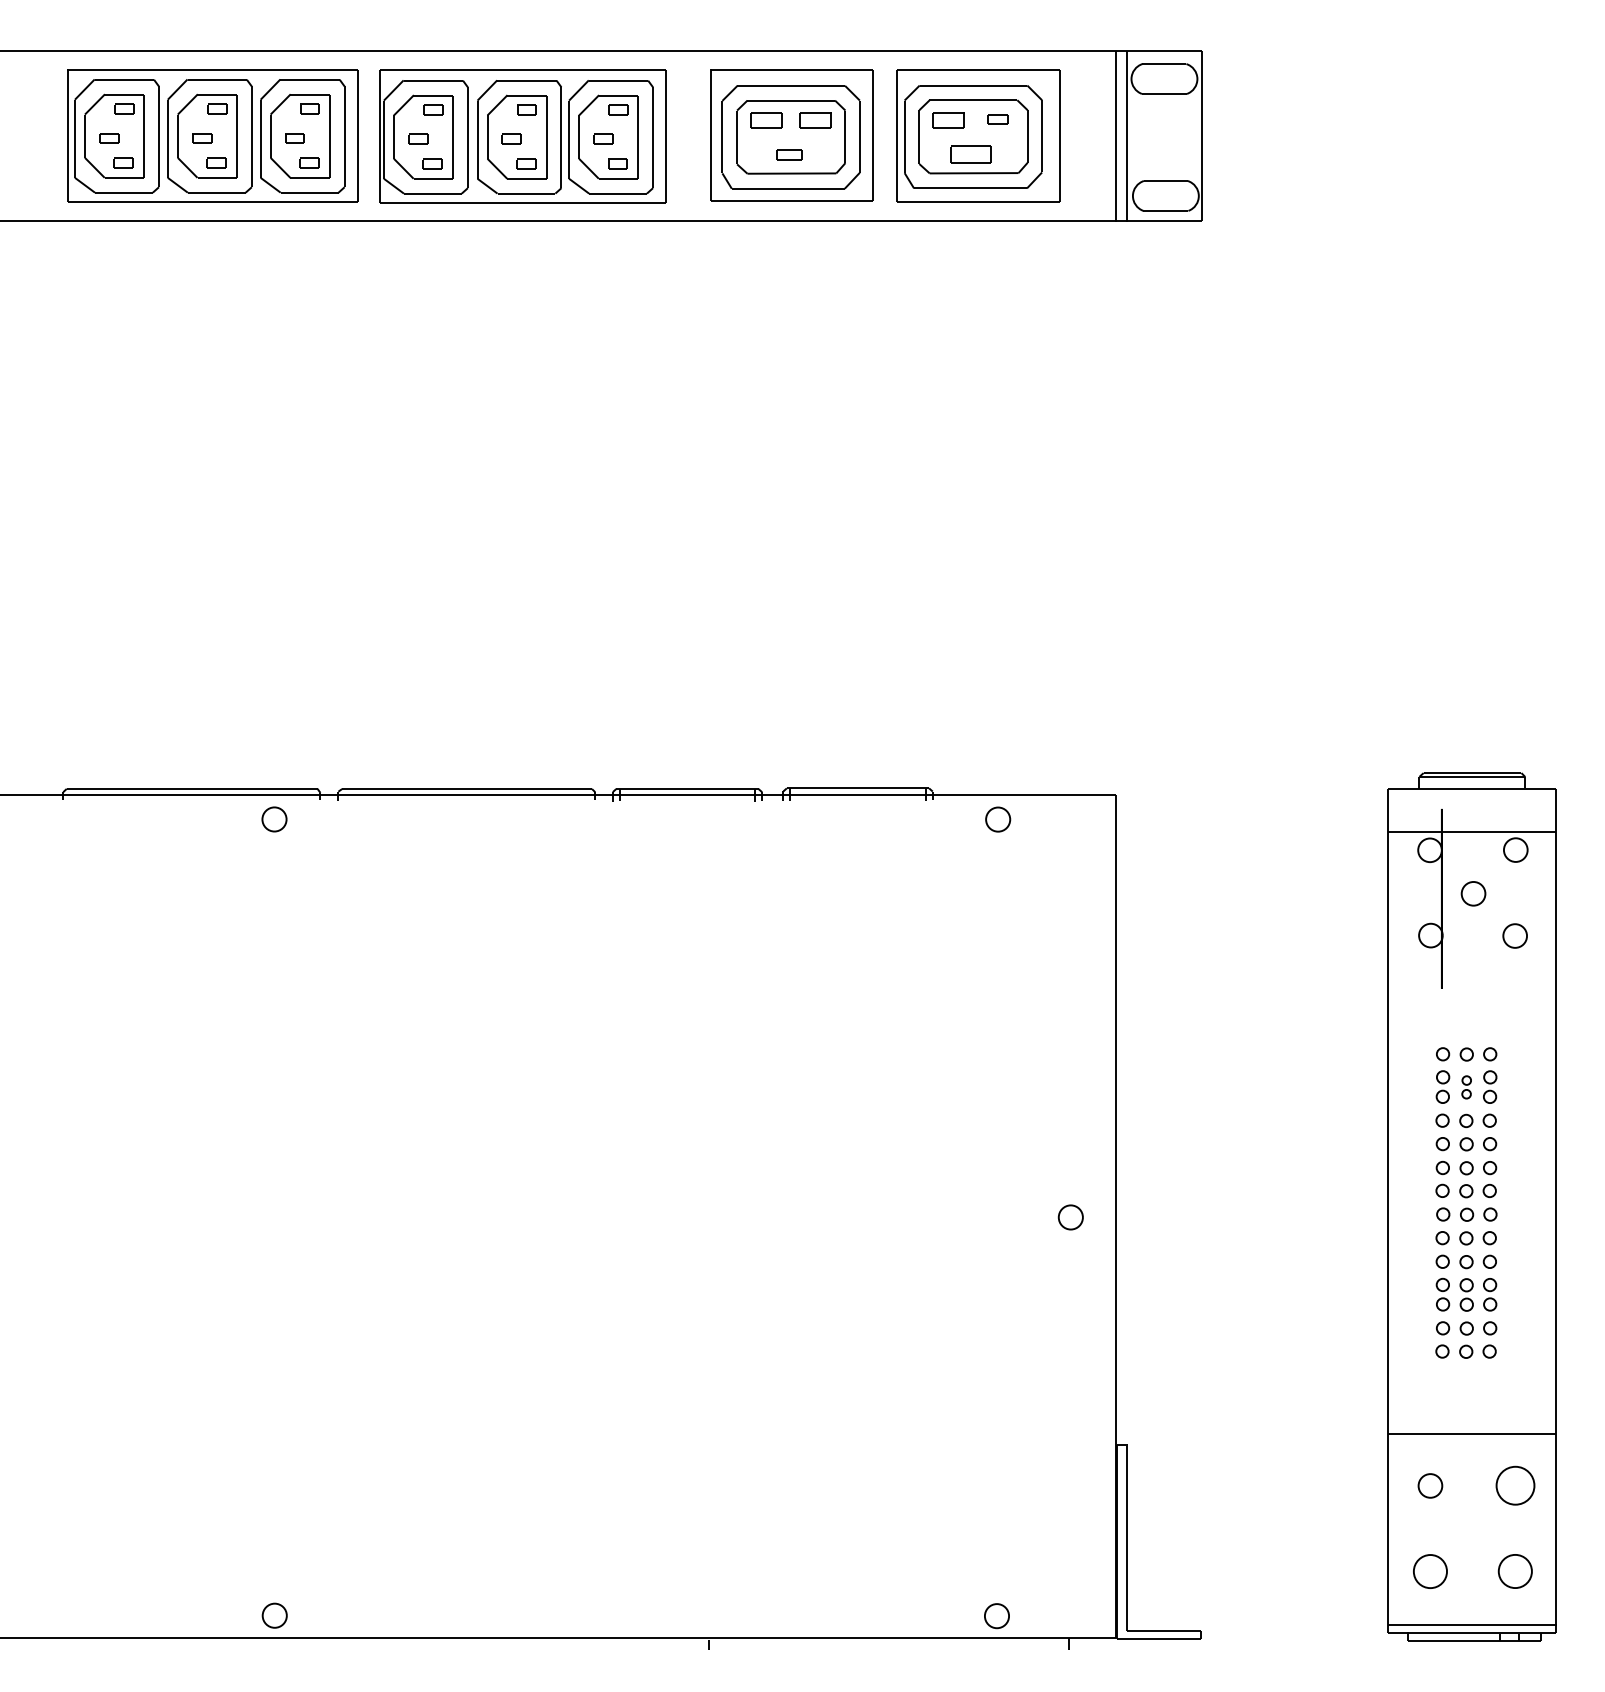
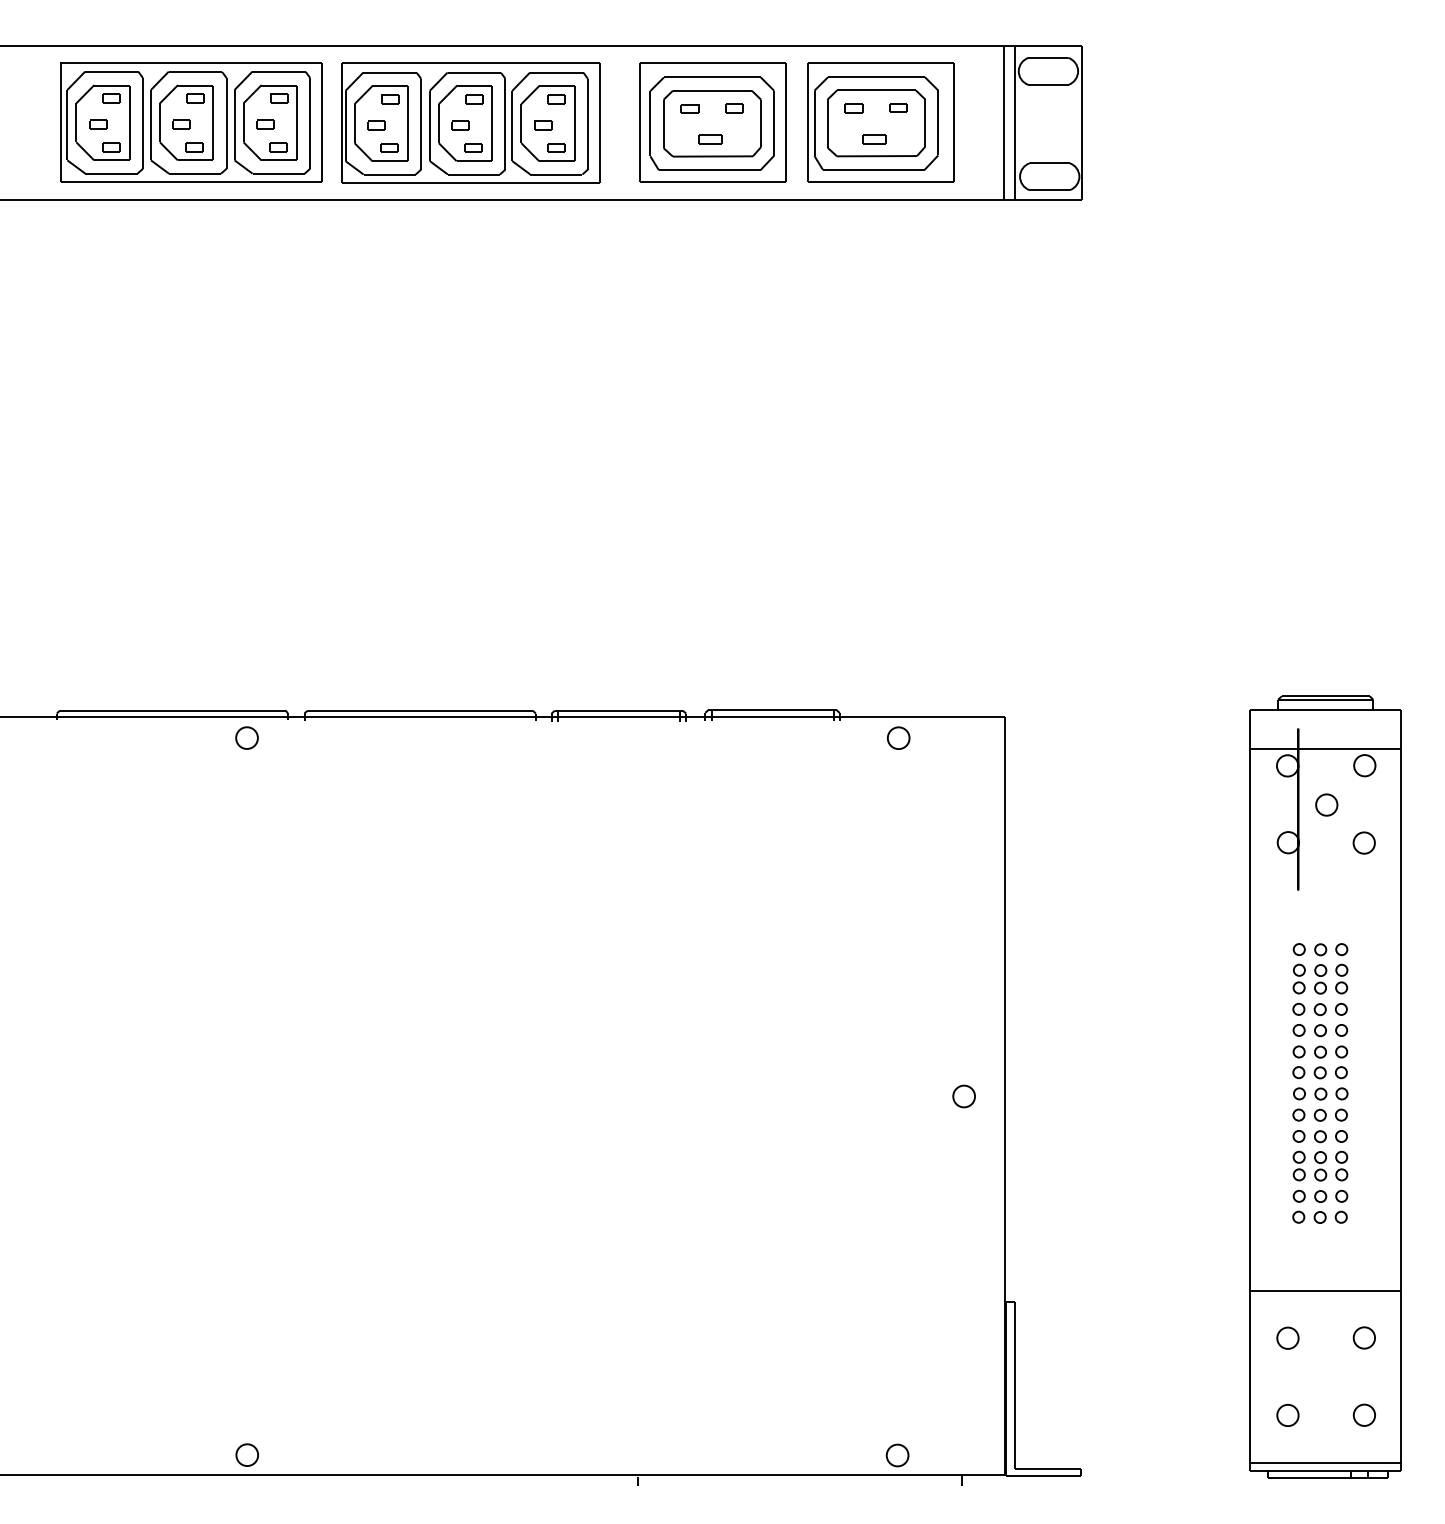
part: (815, 119) -> (734, 107), size x0.62
part: (766, 120) -> (690, 108), size x0.62
part: (948, 120) -> (853, 108), size x0.62
part: (971, 153) -> (874, 138), size x0.62
part: (1466, 1087) -> (1320, 979), size x1.43
part: (1514, 1485) -> (1363, 1337), size x0.62
part: (1430, 1571) -> (1288, 1415), size x0.71
part: (1515, 1571) -> (1364, 1415), size x0.71

